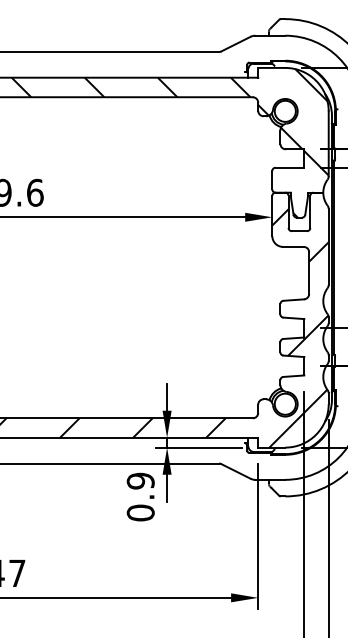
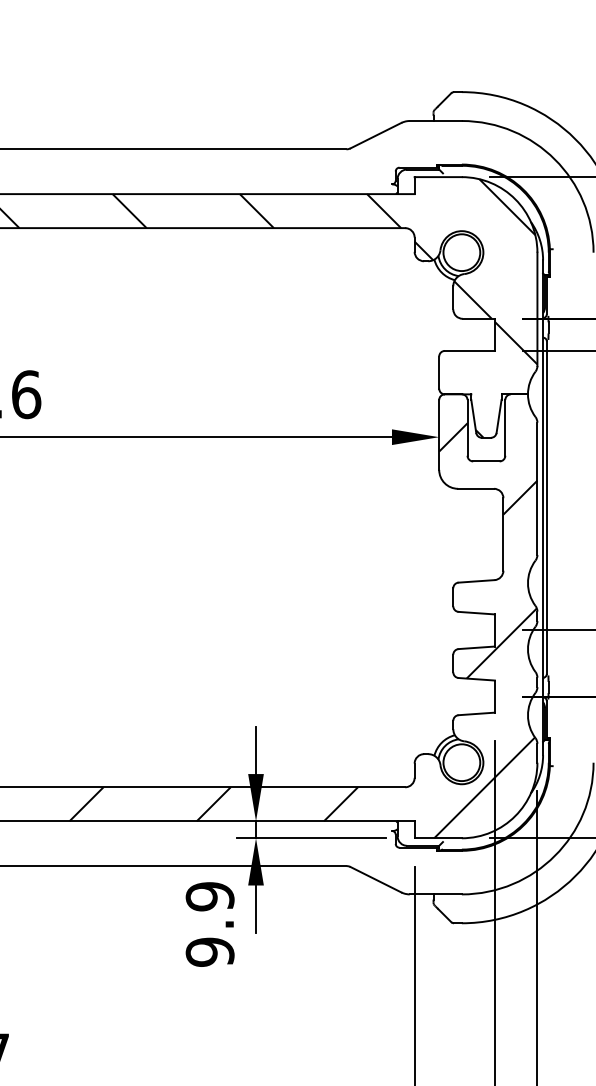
text: (140, 512) -> (209, 951), 0.9 -> 9.9

